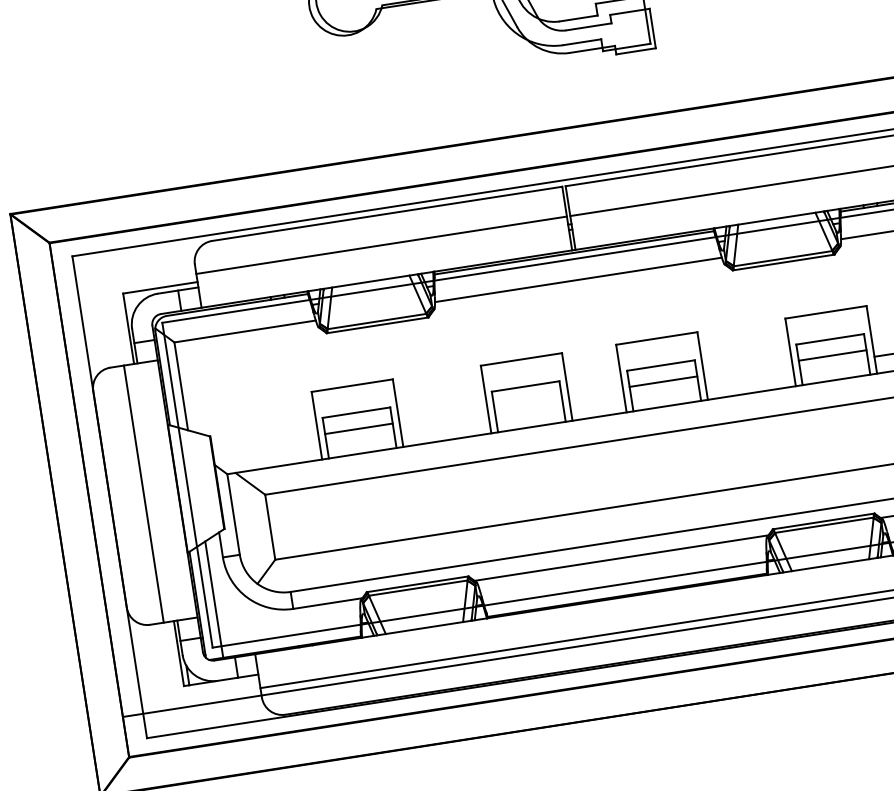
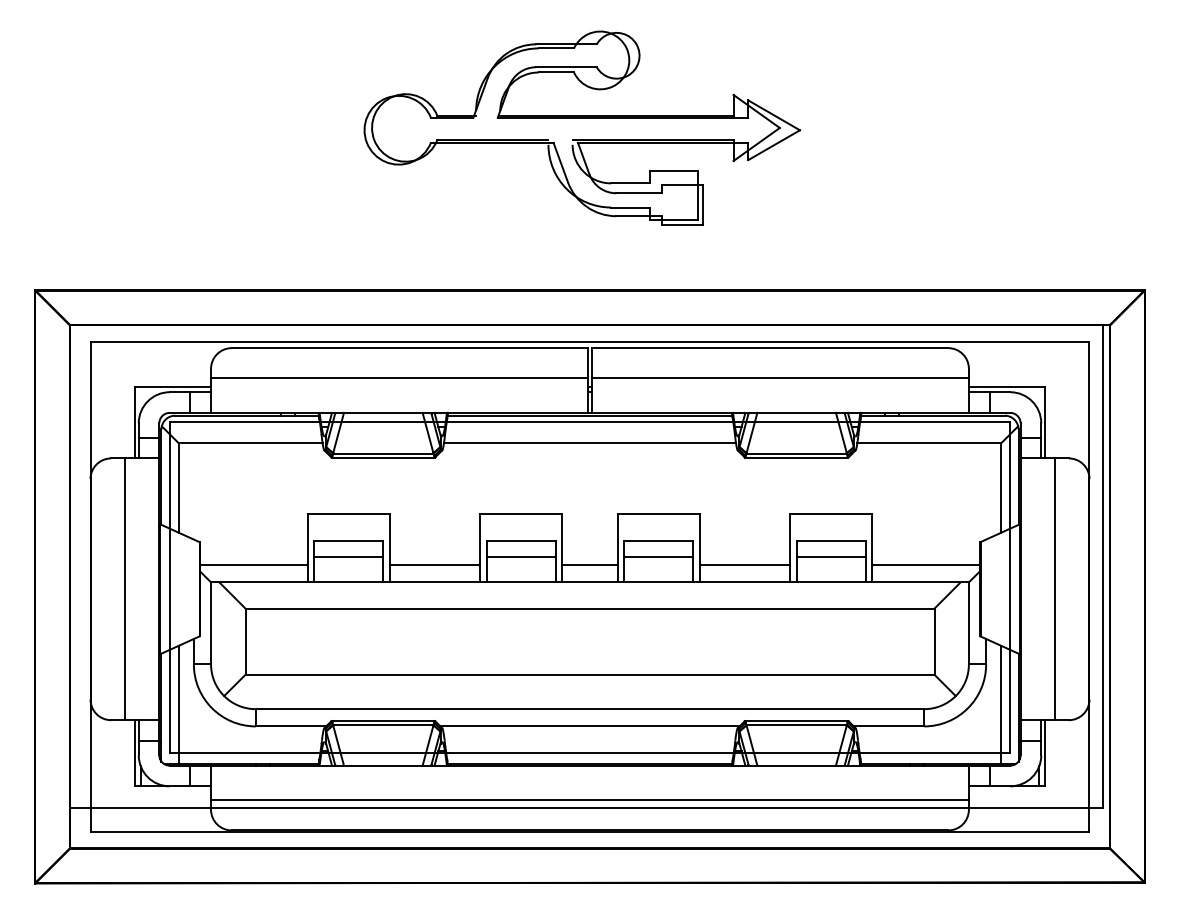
line: (748, 376) -> (744, 565), added
line: (596, 400) -> (589, 565), added
line: (527, 402) -> (520, 557), added
line: (444, 423) -> (434, 565), added
line: (266, 451) -> (253, 565), added

